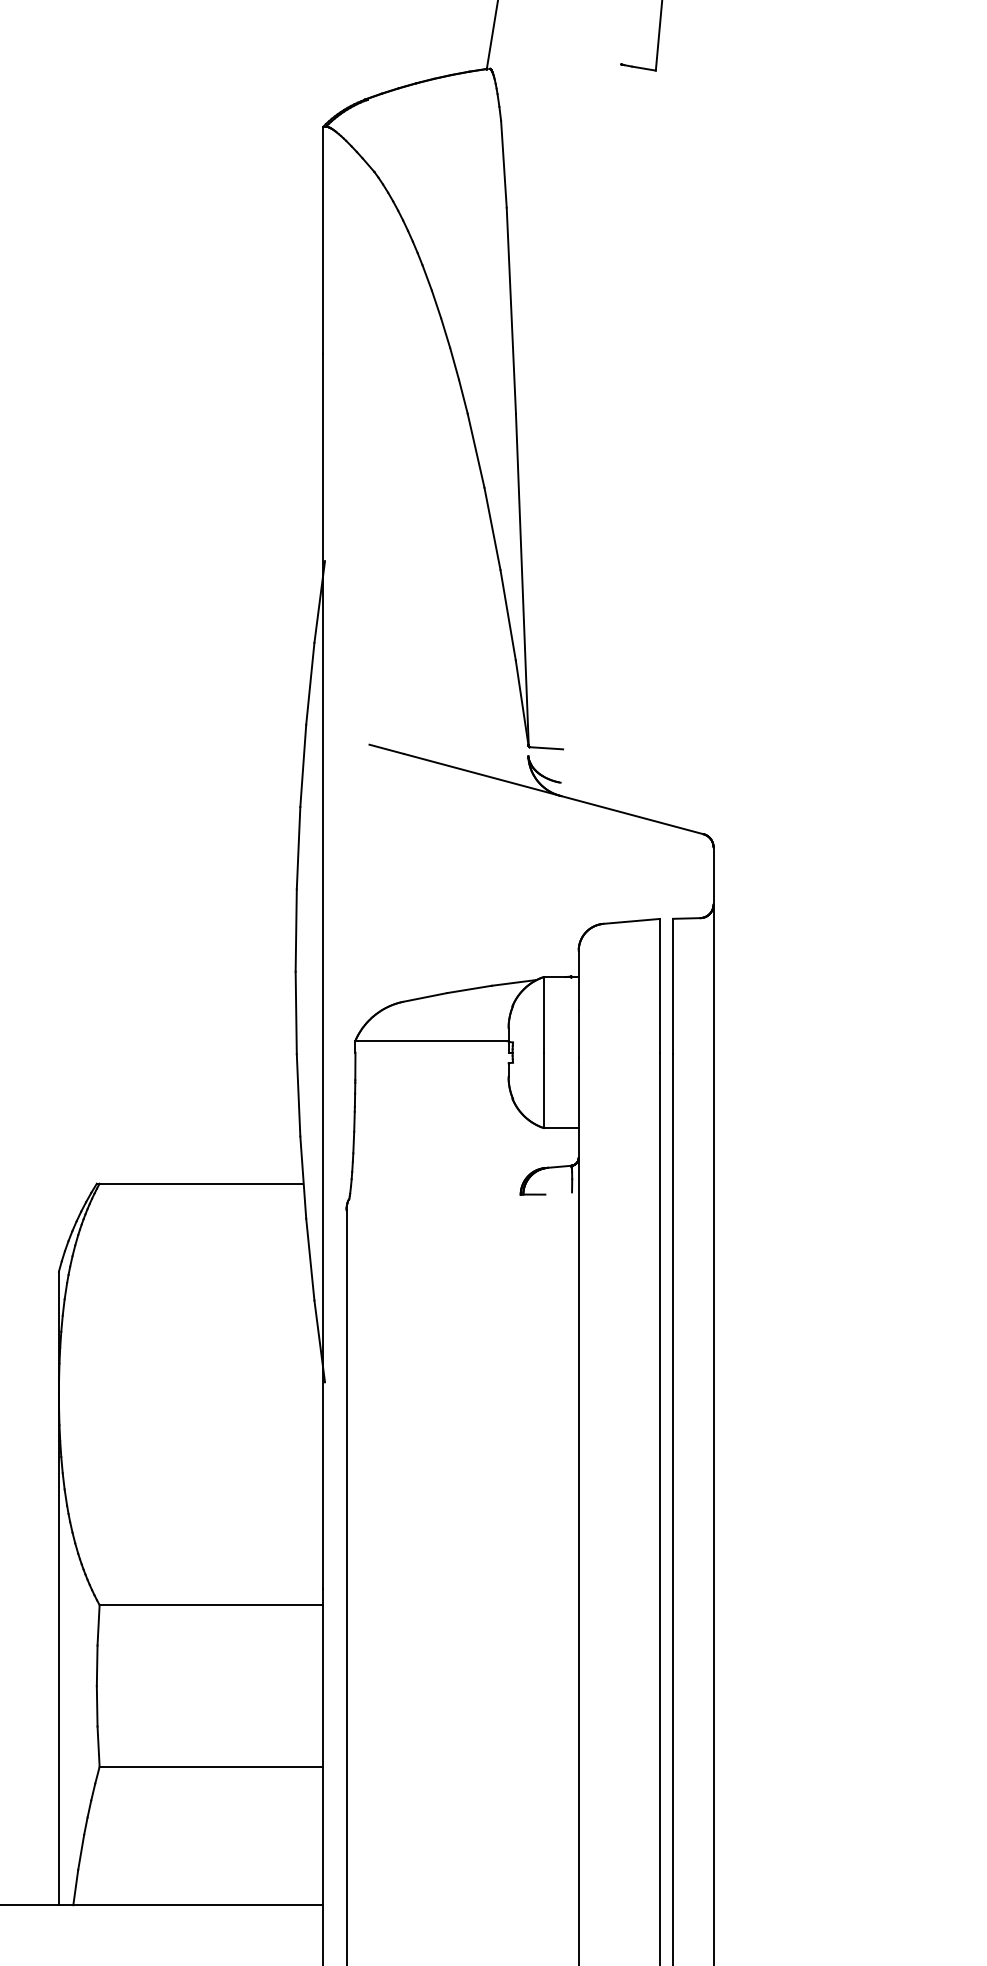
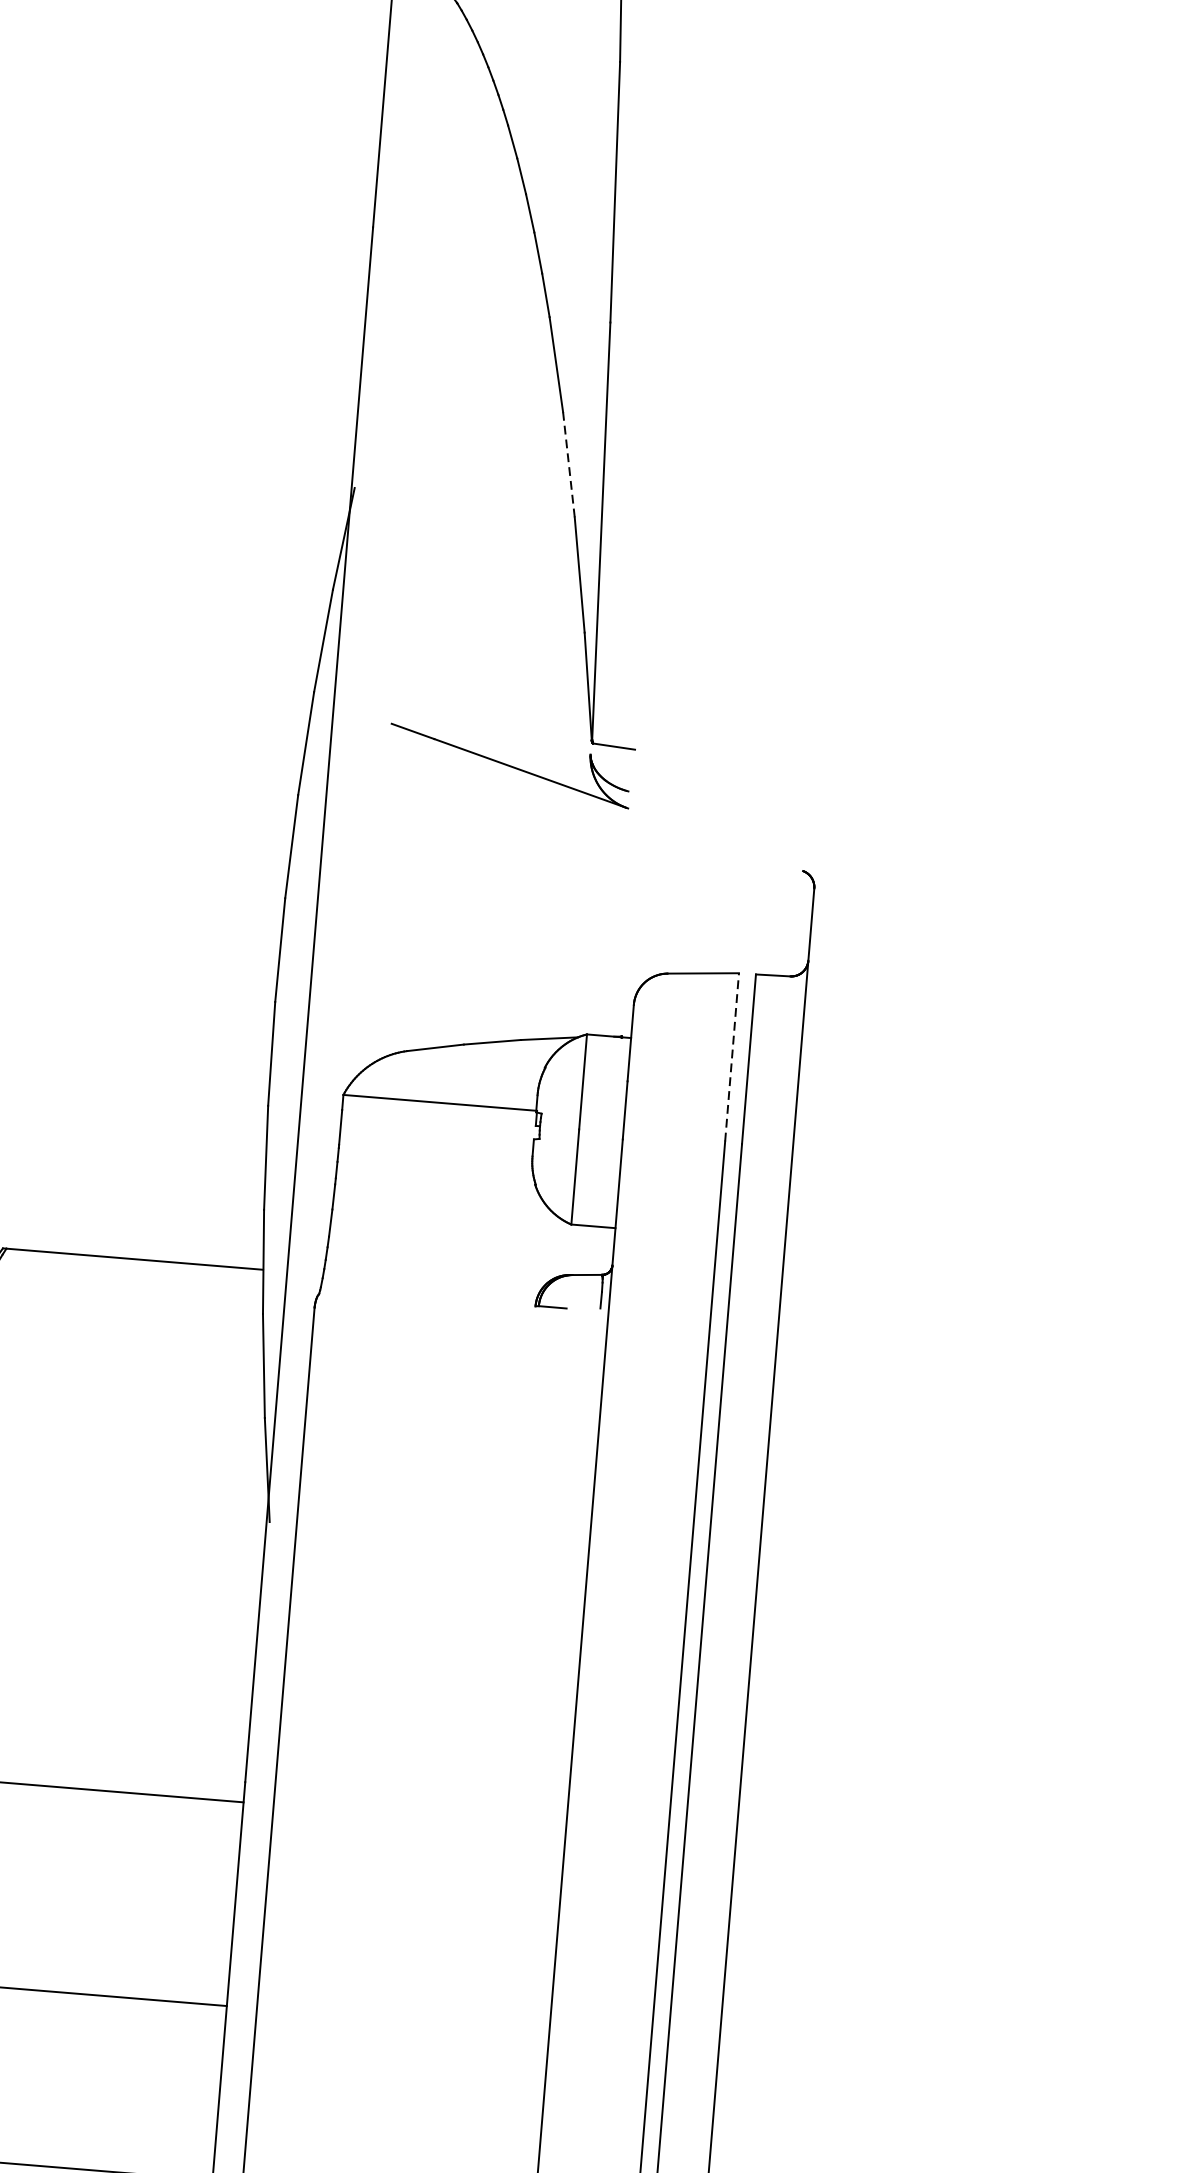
line: (492, 528) -> (568, 464), solid -> dashed
line: (632, 815) -> (715, 840), removed
line: (659, 985) -> (731, 1057), solid -> dashed

